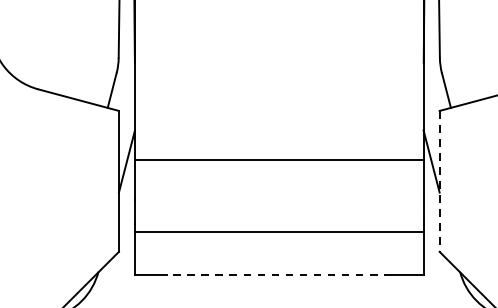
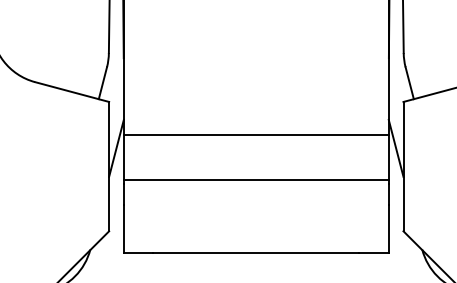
line: (278, 159) -> (255, 134), moved
line: (439, 181) -> (403, 166), dashed -> solid
line: (278, 232) -> (255, 180), moved
line: (278, 274) -> (255, 252), dashed -> solid

